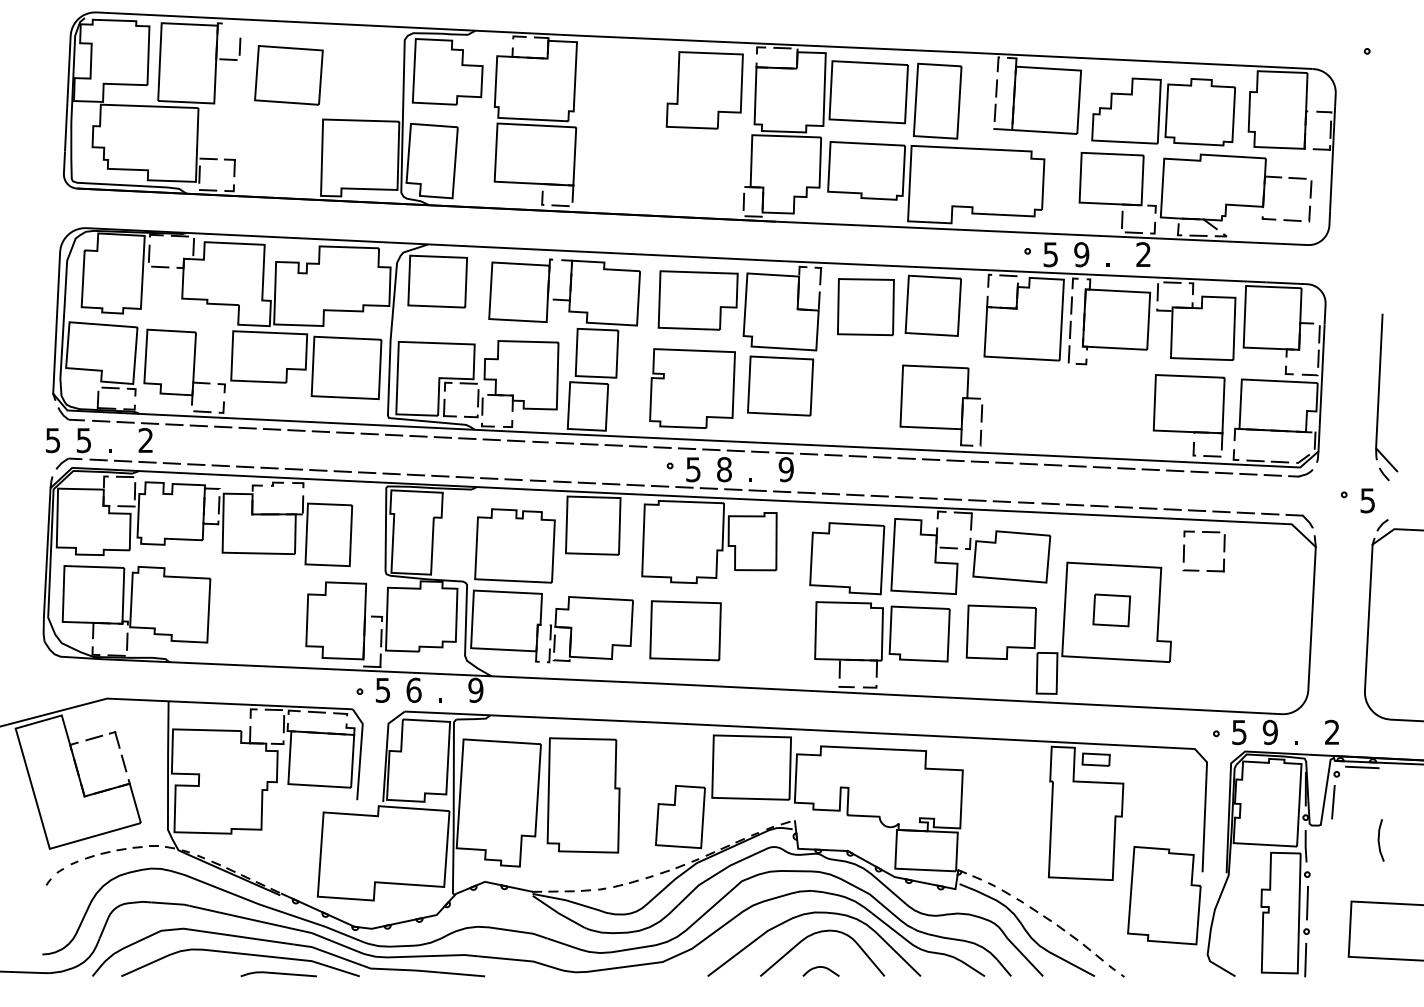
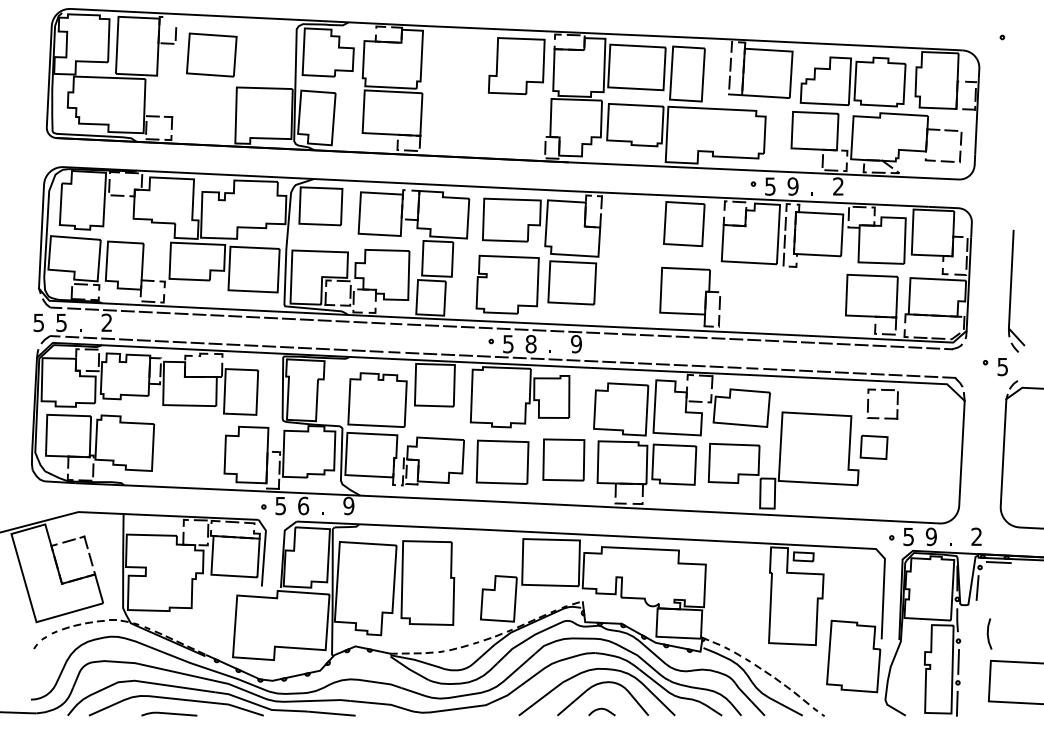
part: (865, 306) -> (563, 459), moved
part: (1110, 609) -> (873, 446), moved
line: (1379, 839) -> (988, 633), moved
curve: (278, 973) -> (169, 713), moved

